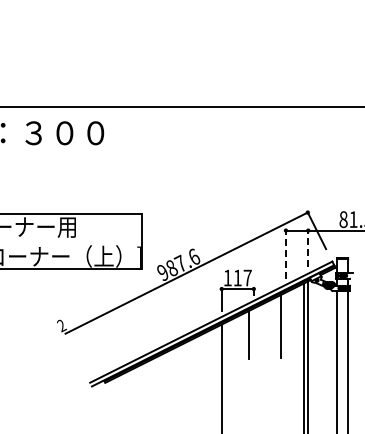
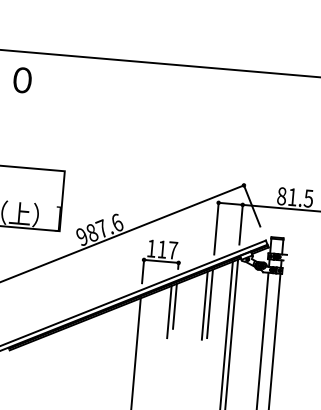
line: (308, 248) -> (241, 224), dashed -> solid
line: (285, 253) -> (216, 227), dashed -> solid
line: (285, 323) -> (209, 302), added
line: (253, 329) -> (174, 306), added

